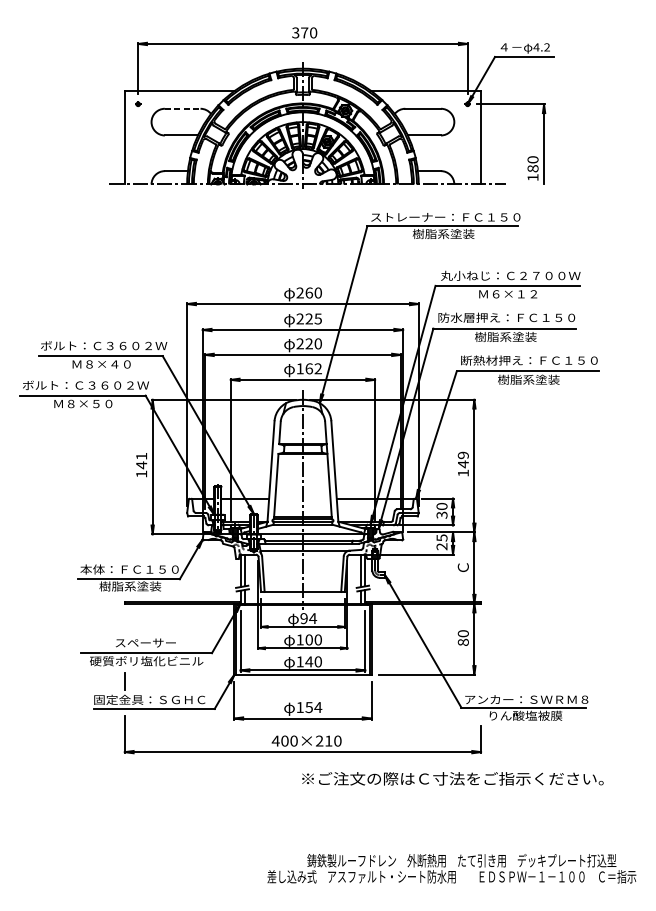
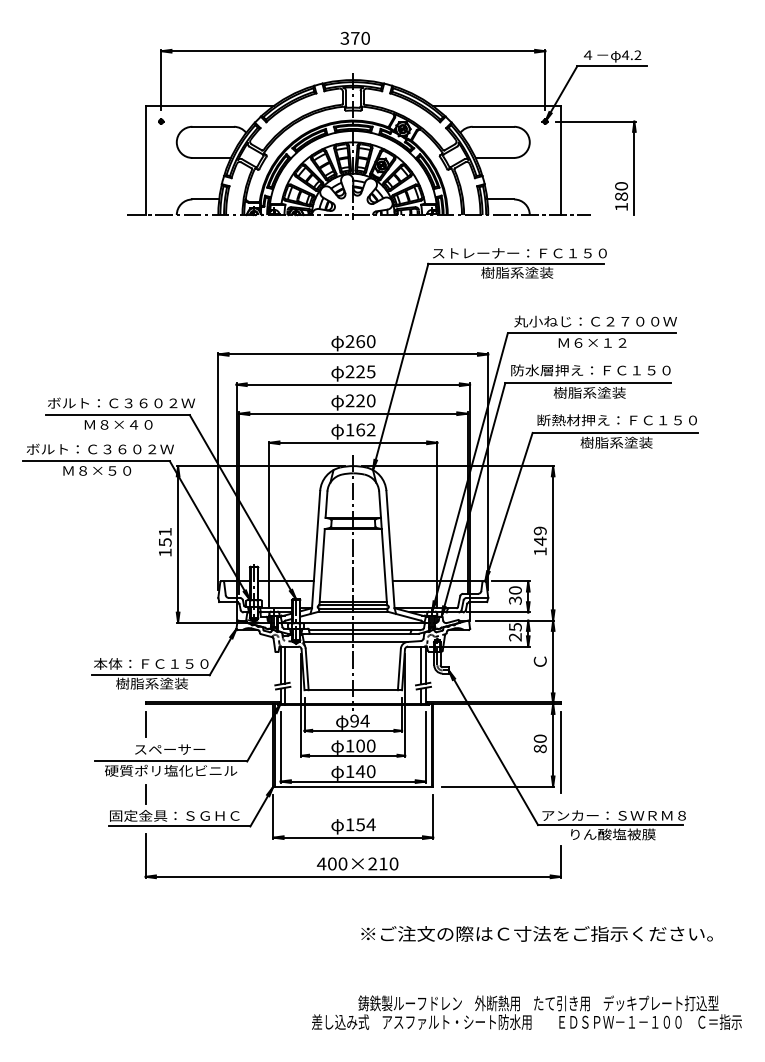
line: (183, 108) -> (213, 126), dashed -> solid
text: (141, 465) -> (165, 542), 141 -> 151
line: (124, 620) -> (145, 723), added
line: (480, 644) -> (560, 751), added
text: (452, 778) -> (536, 933), moved

